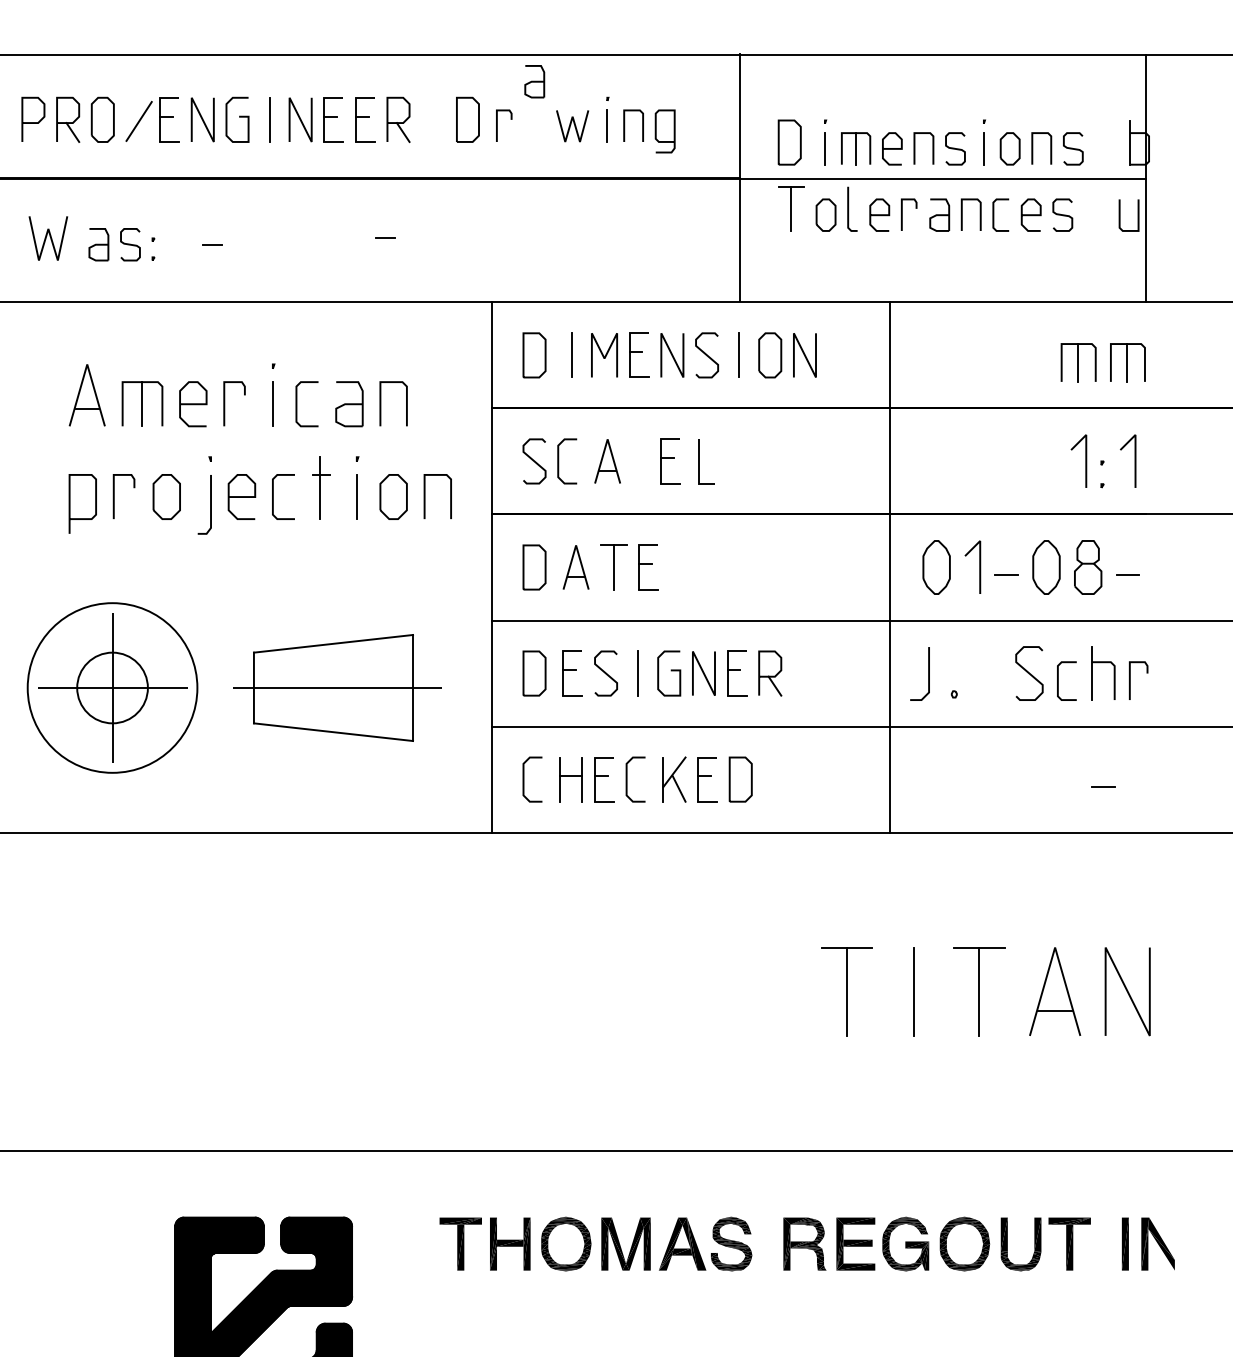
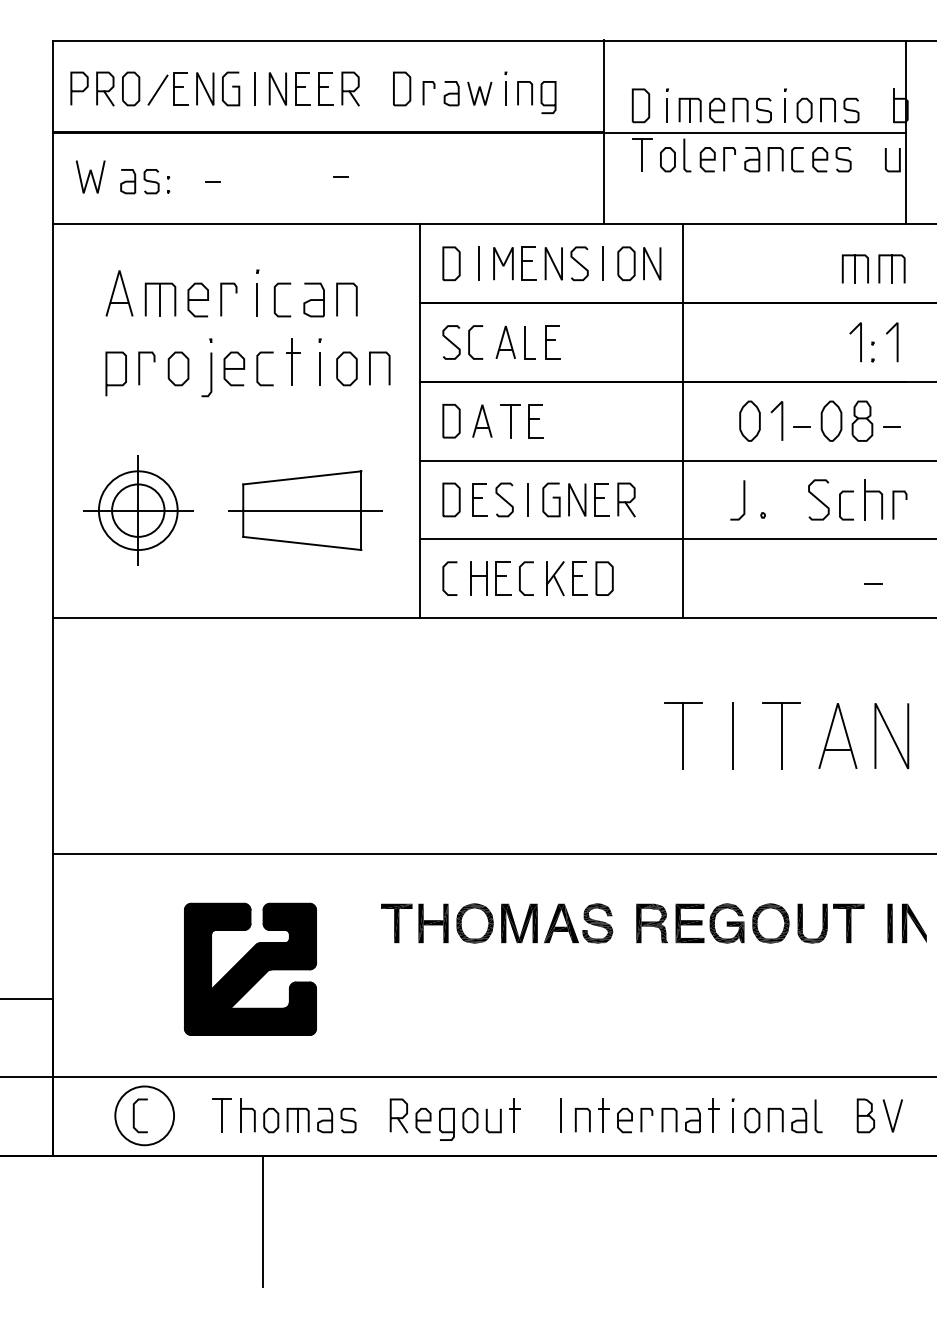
part: (534, 81) -> (451, 93), moved
line: (700, 461) -> (525, 342), moved
line: (890, 567) -> (682, 421), moved
circle: (111, 687) -> (137, 510), size x0.62

